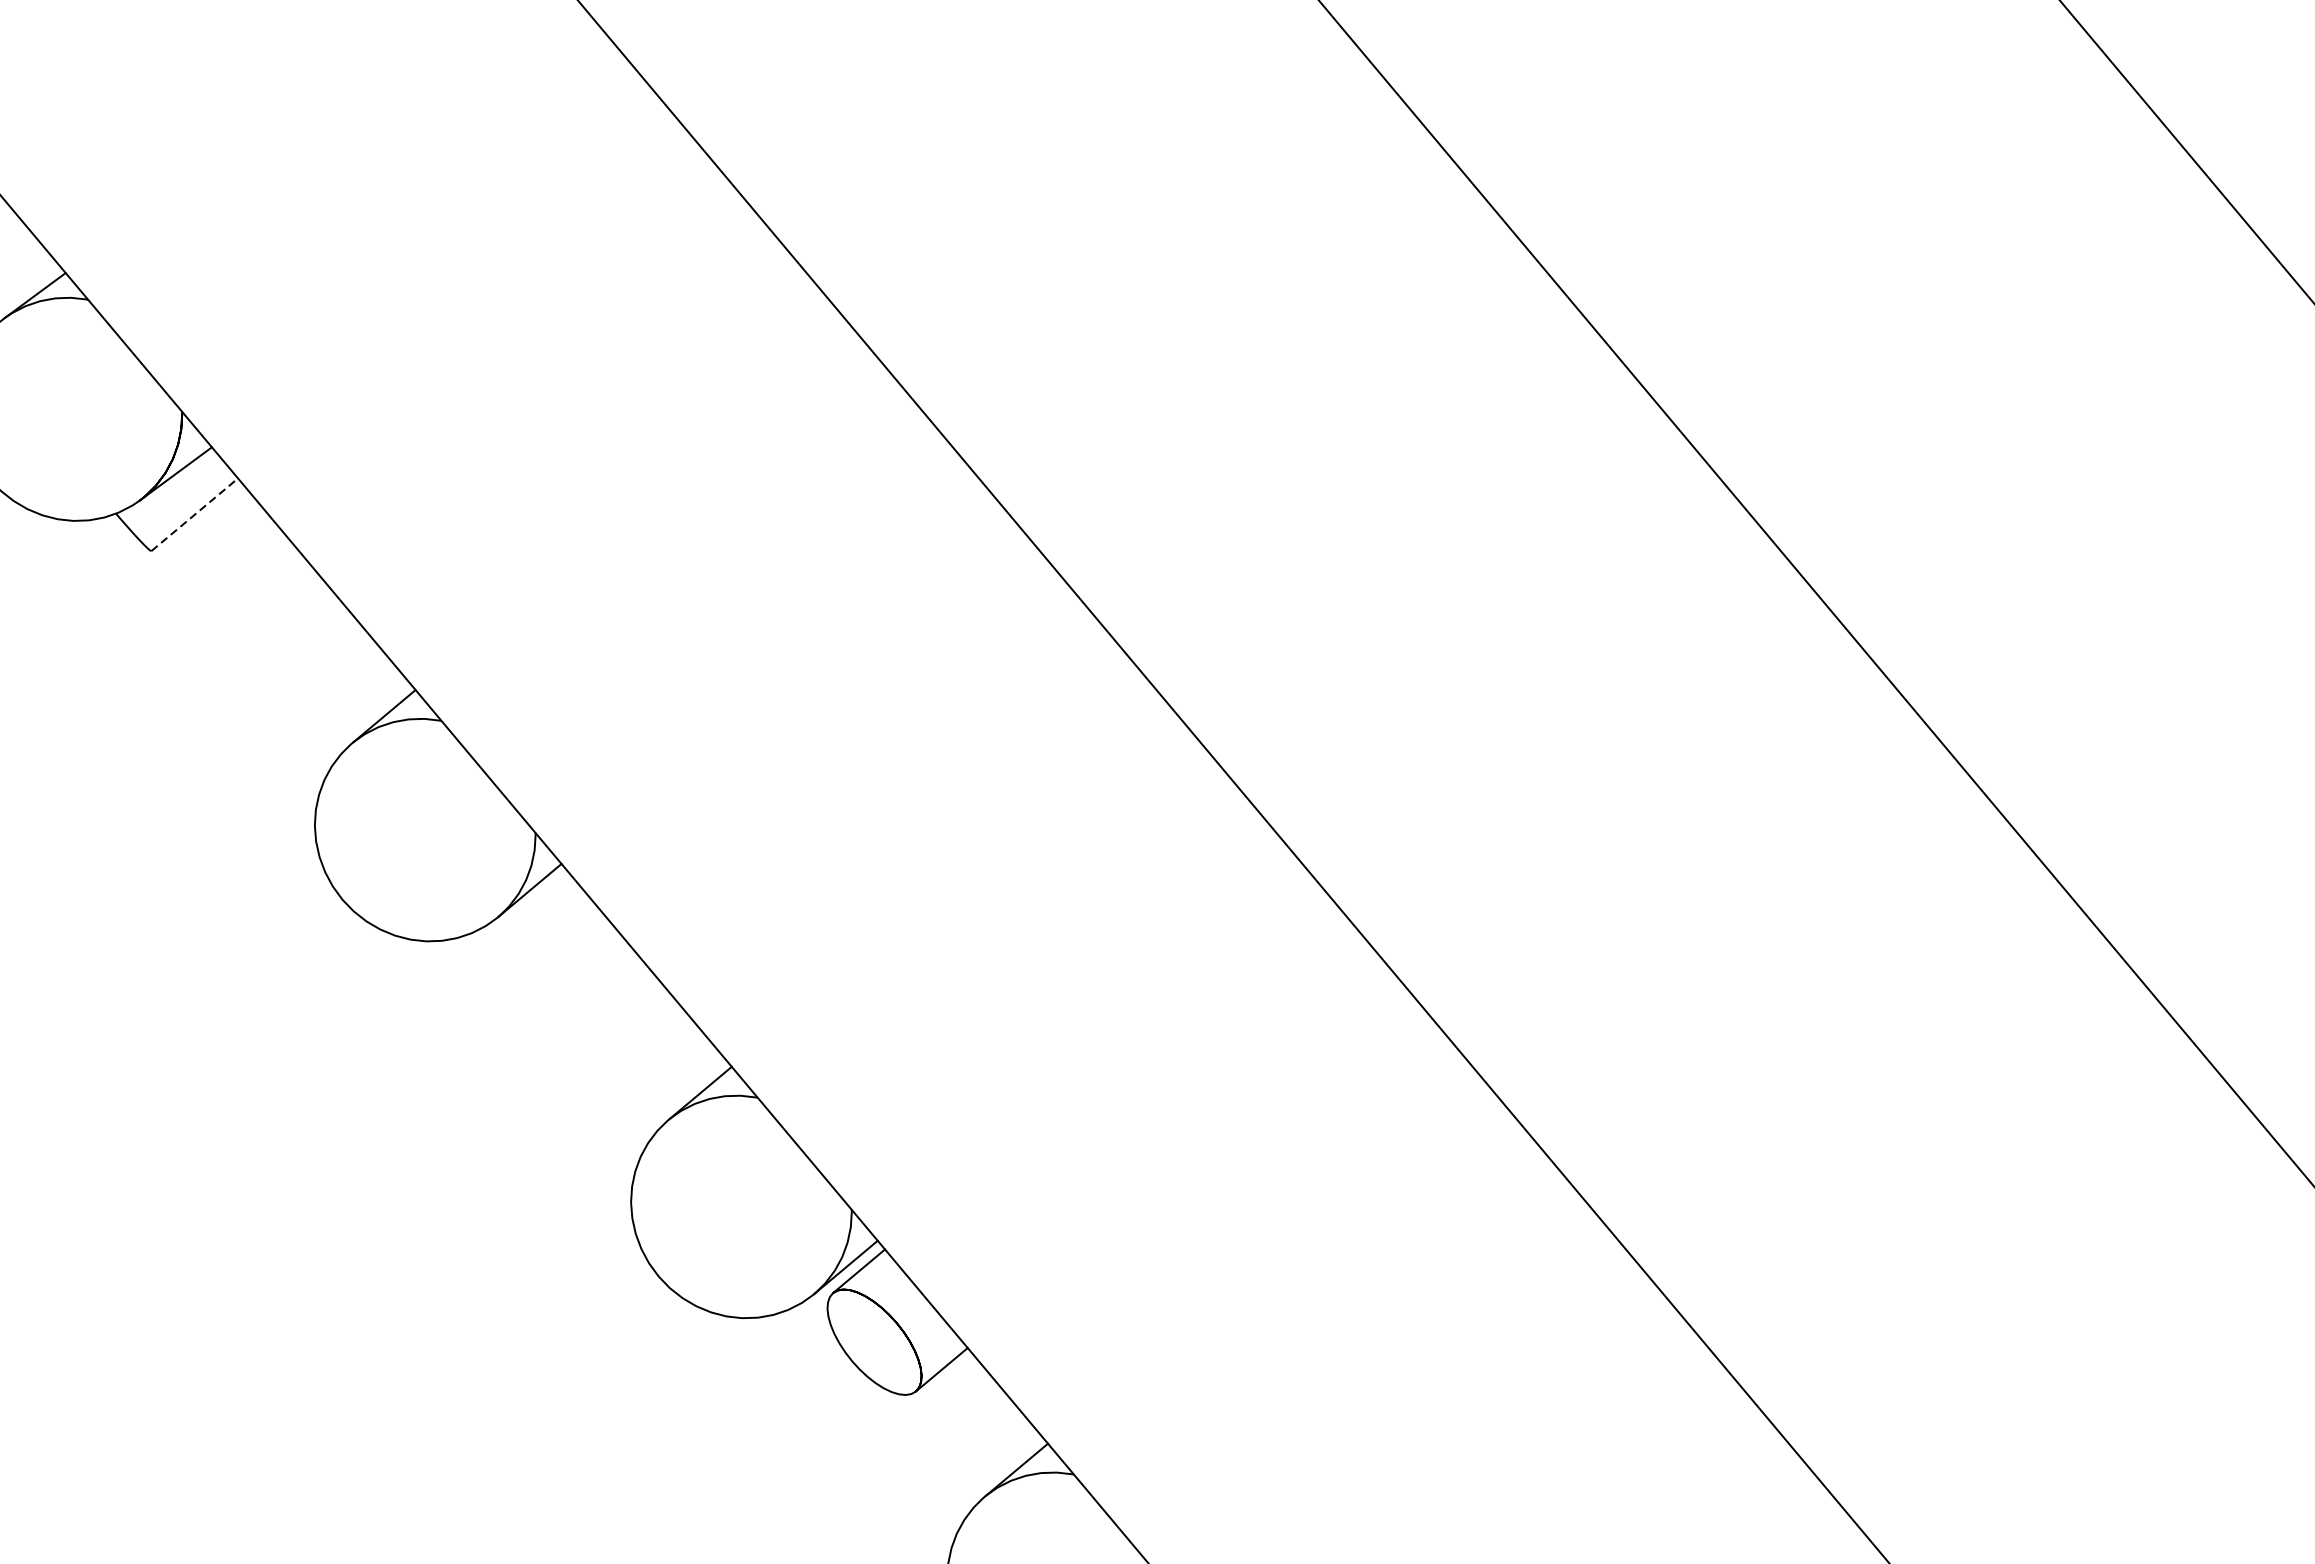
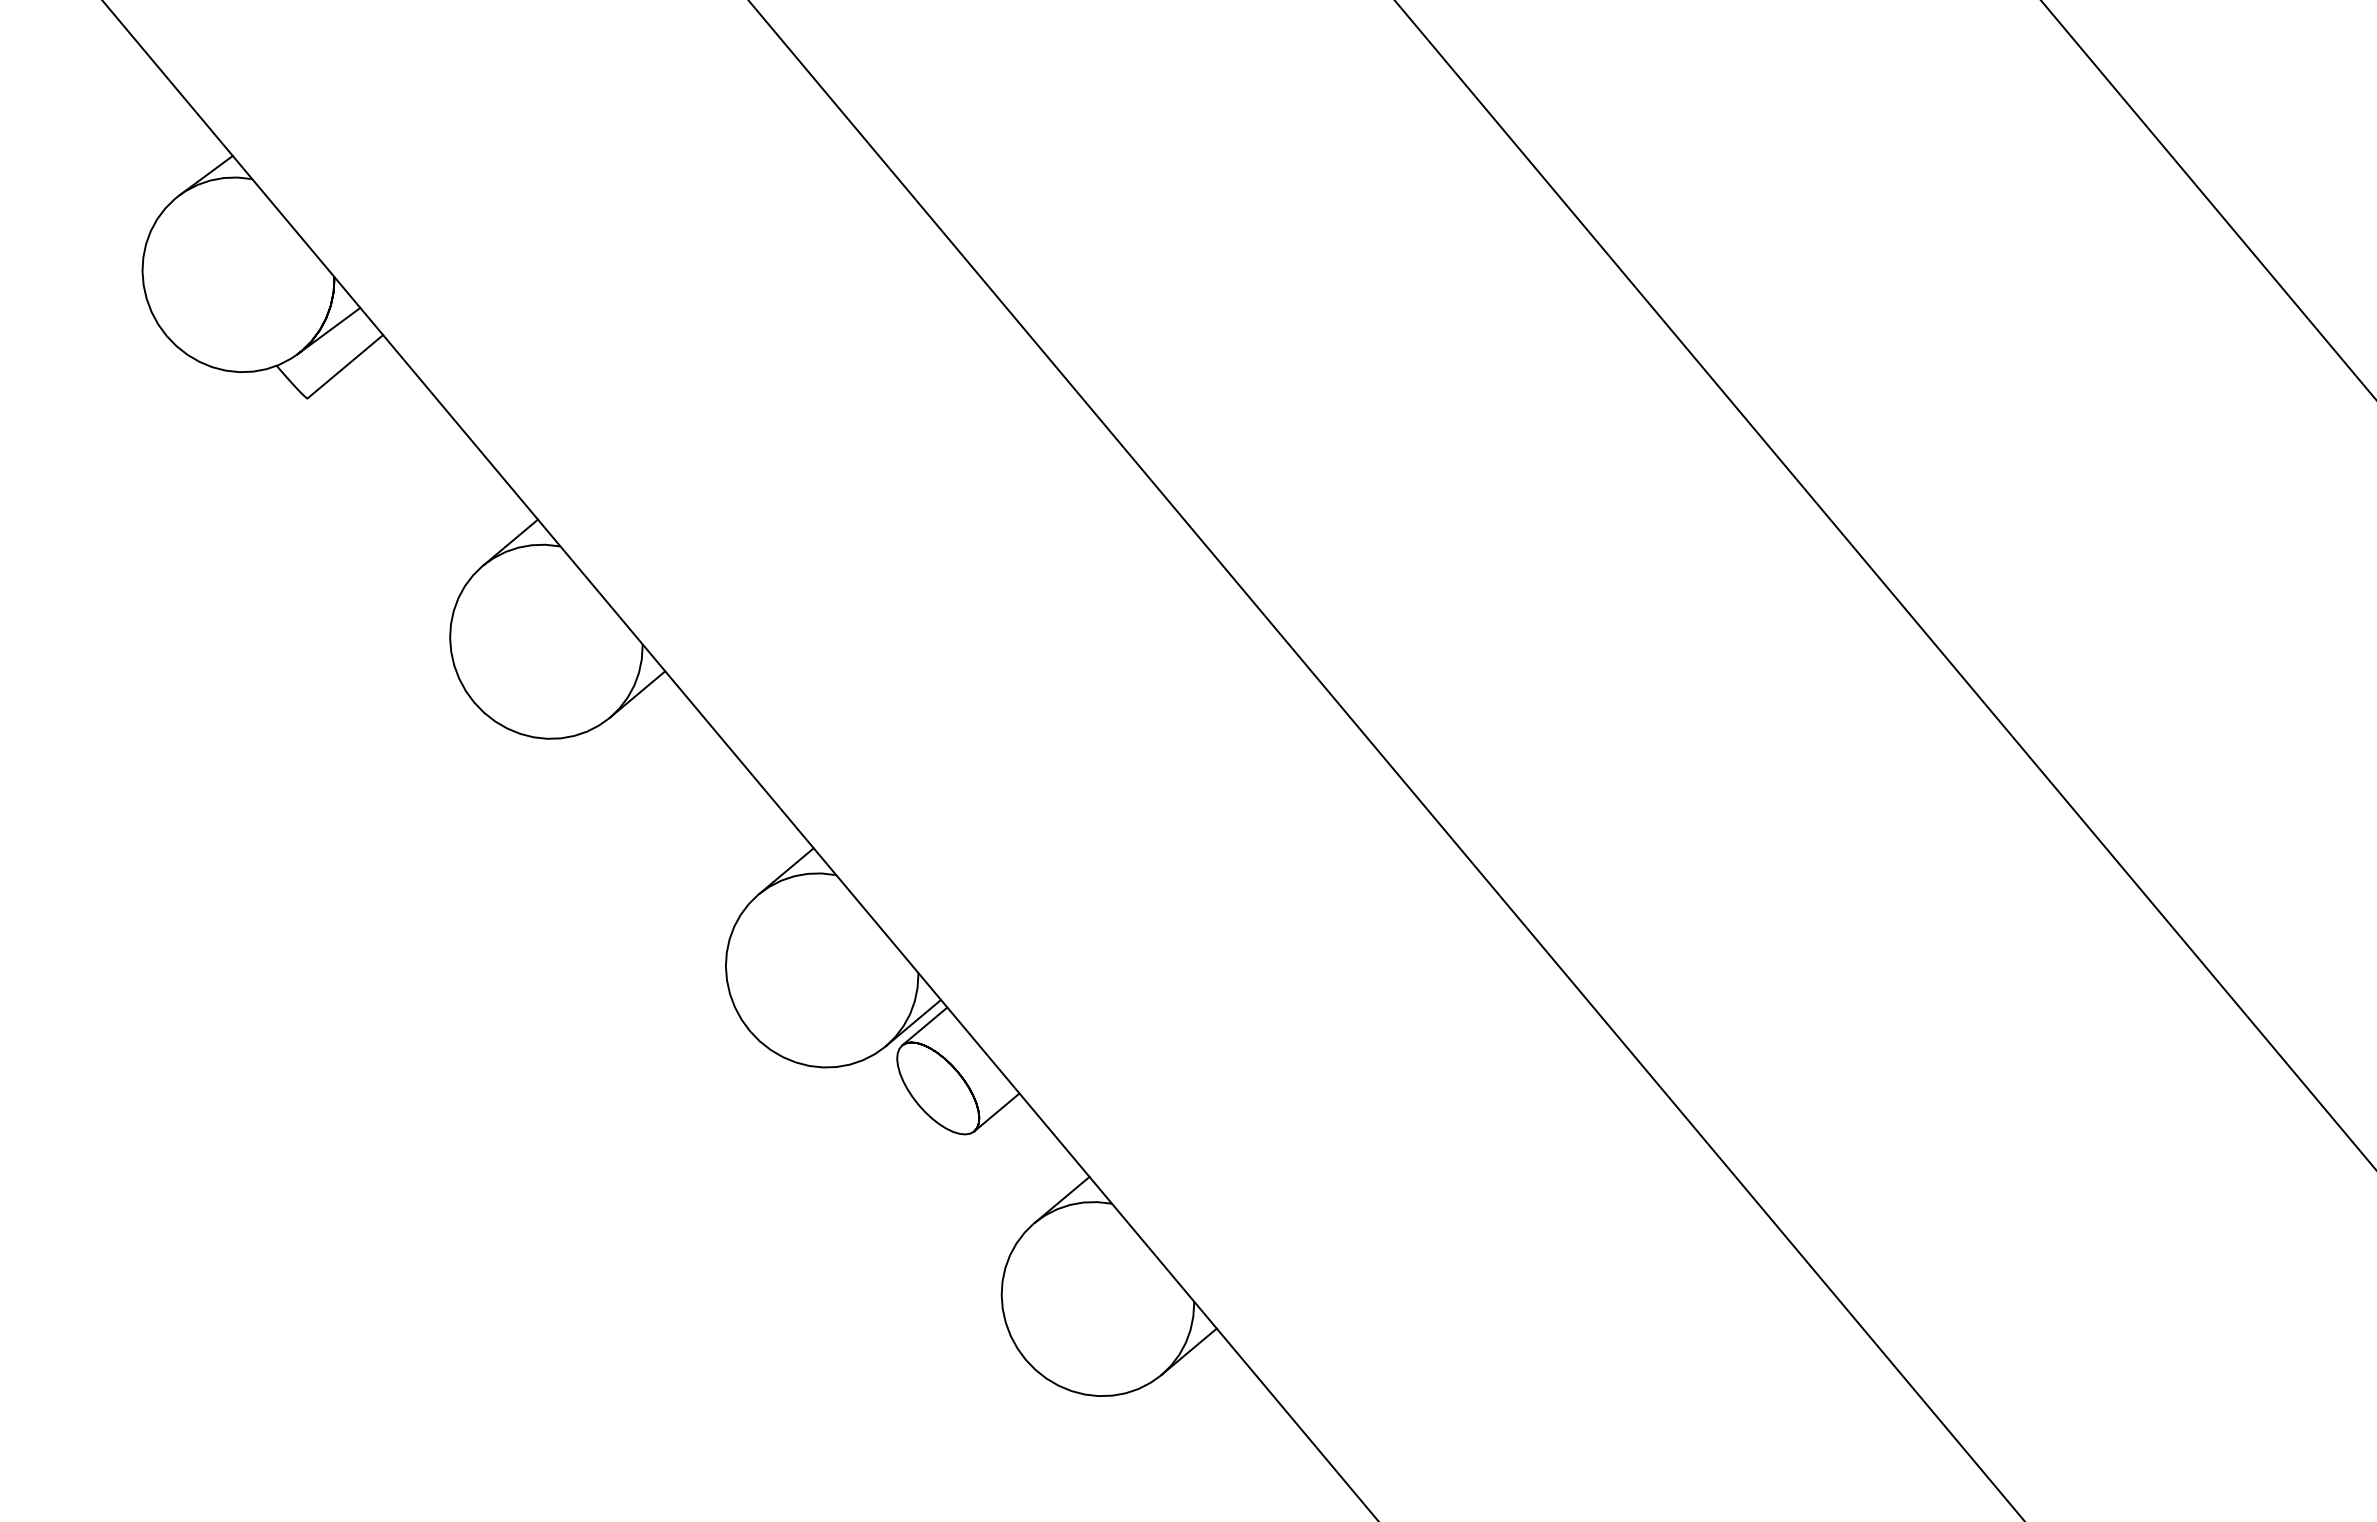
line: (194, 514) -> (345, 366), dashed -> solid

